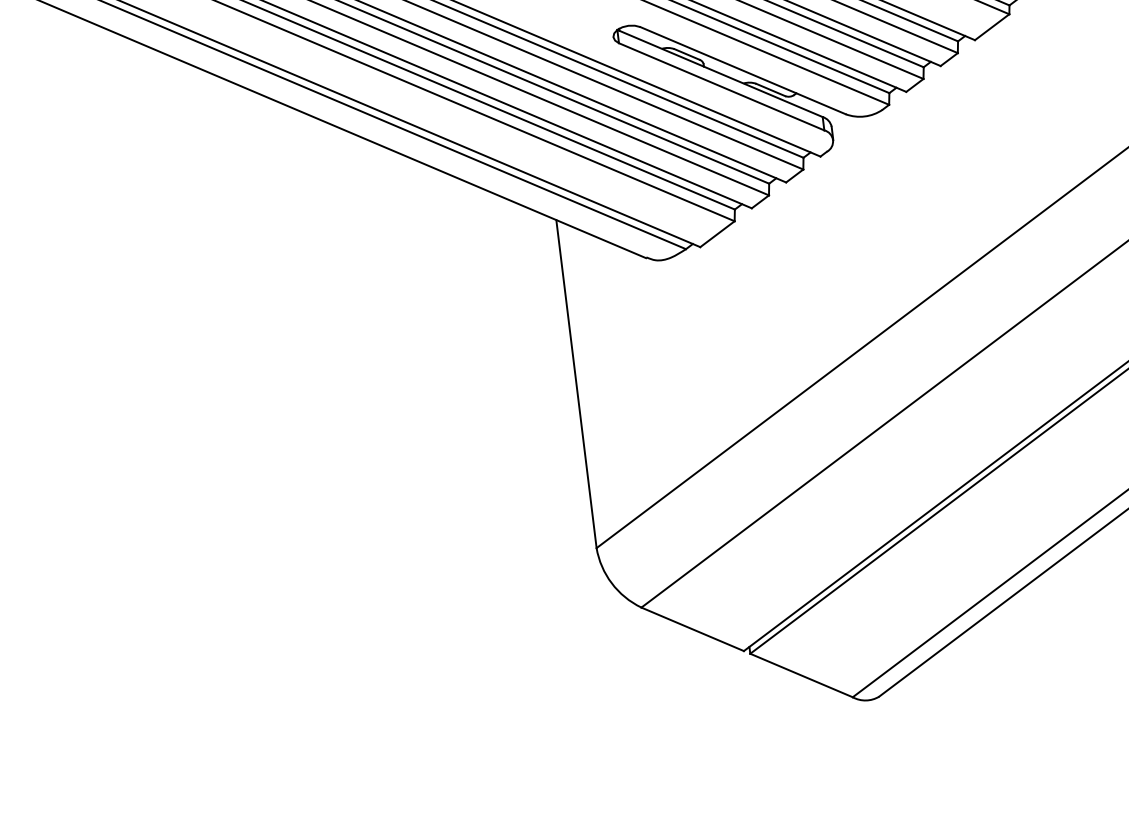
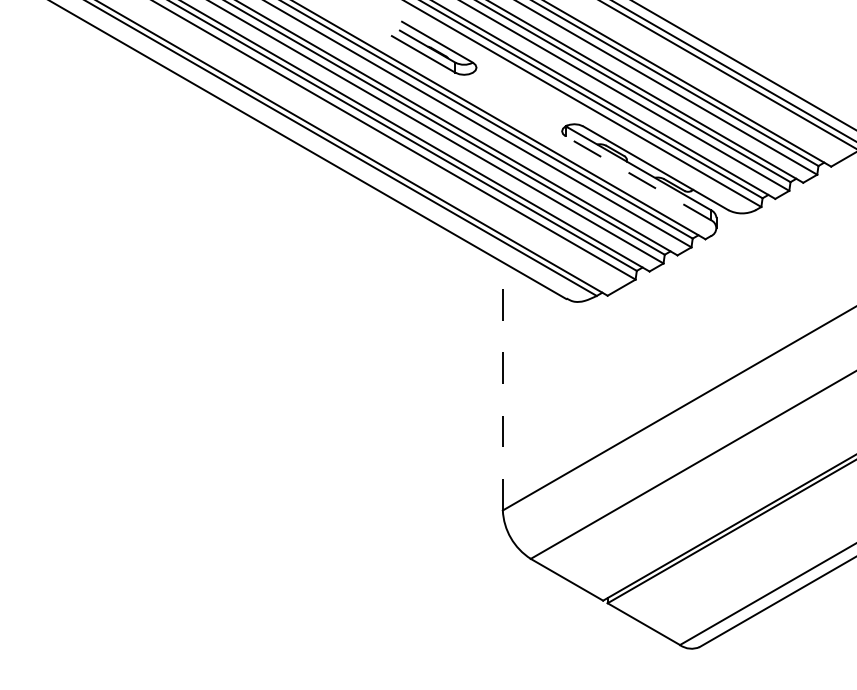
line: (722, 87) -> (638, 178), solid -> dashed
line: (575, 382) -> (502, 385), solid -> dashed

